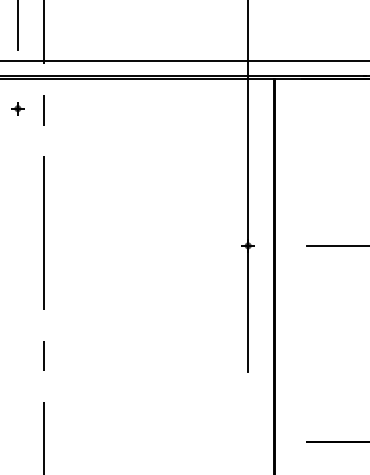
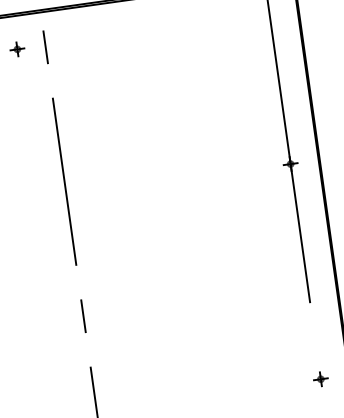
part: (247, 442) -> (320, 379), added

